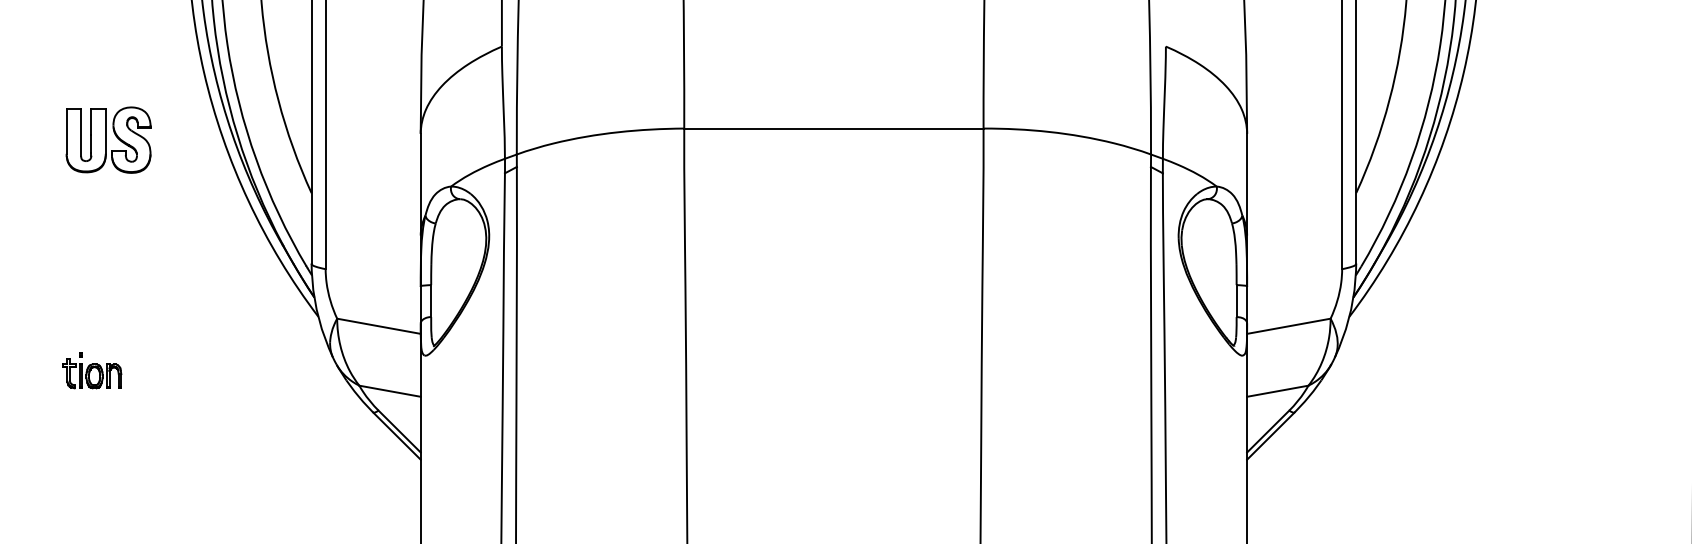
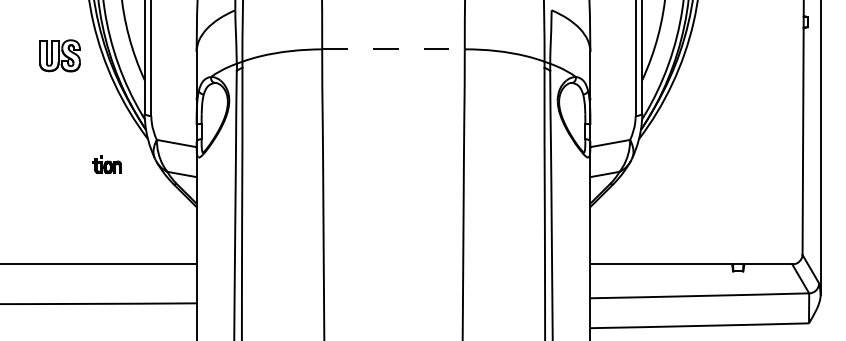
line: (836, 128) -> (394, 49), solid -> dashed
part: (107, 139) -> (59, 55), moved
part: (90, 370) -> (106, 164), moved

